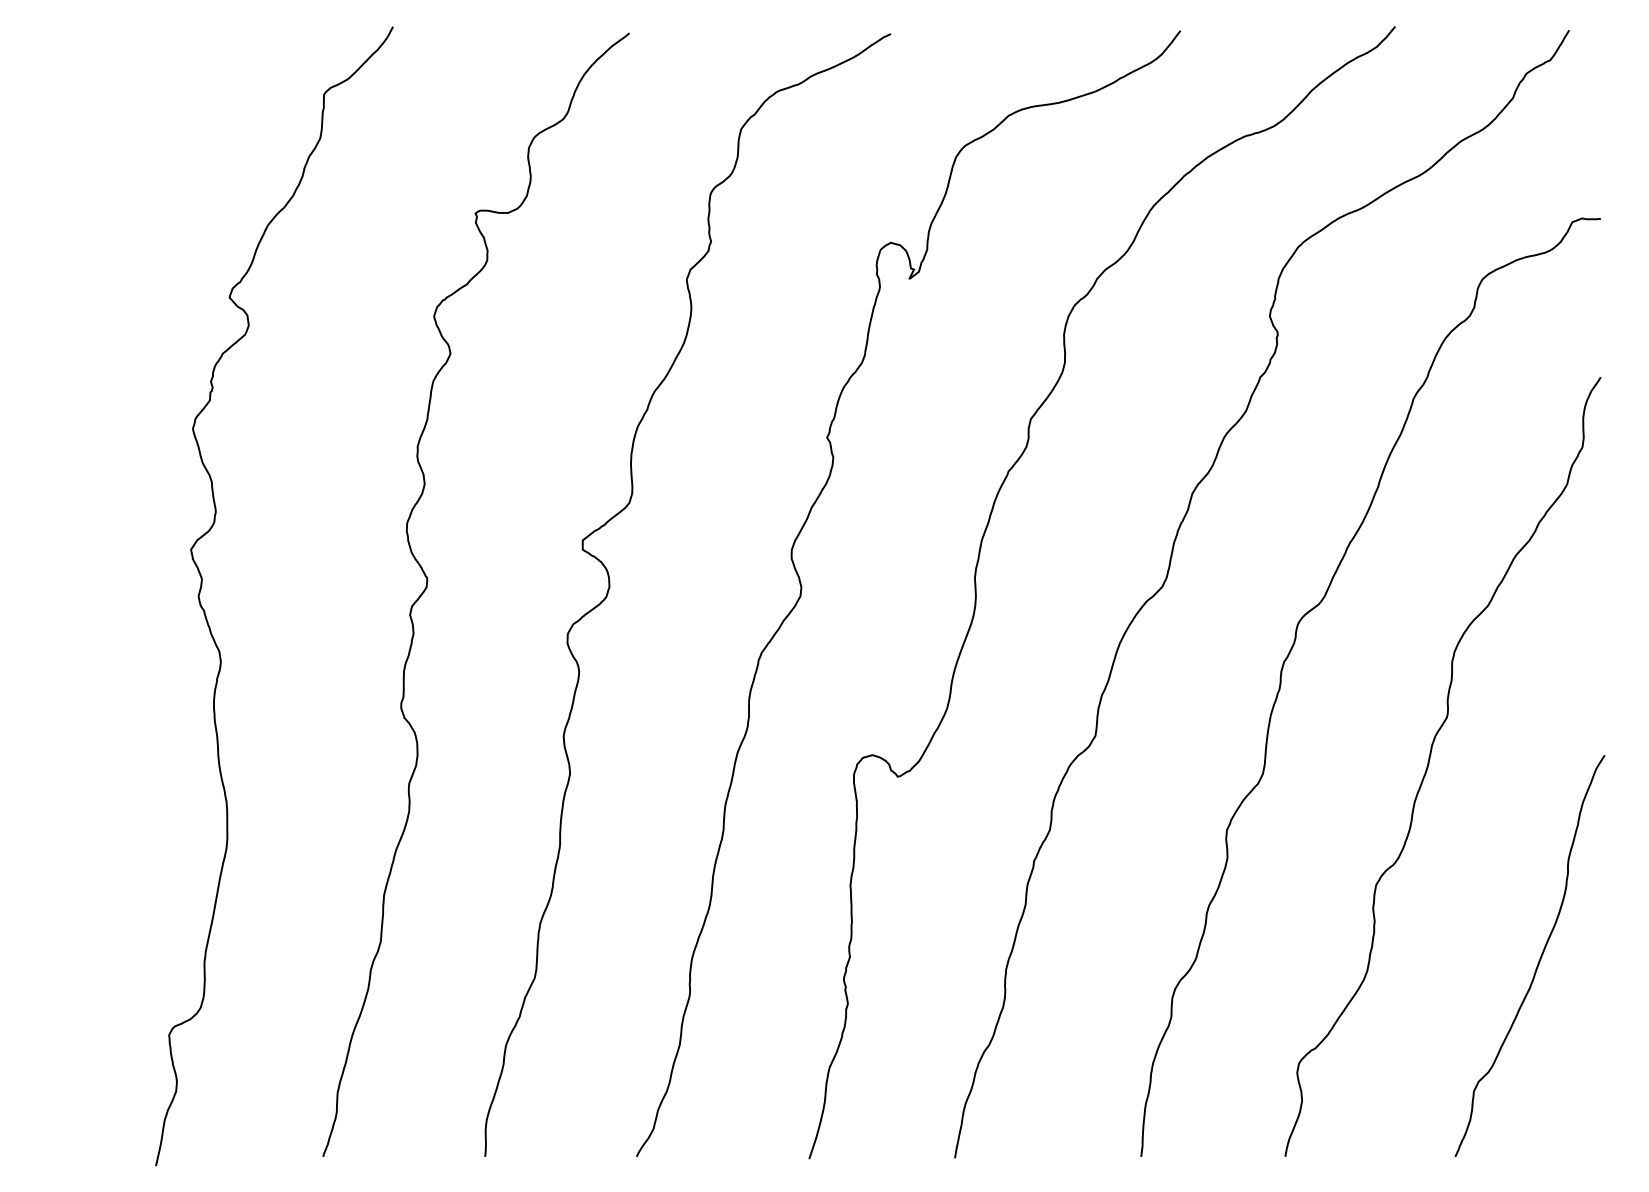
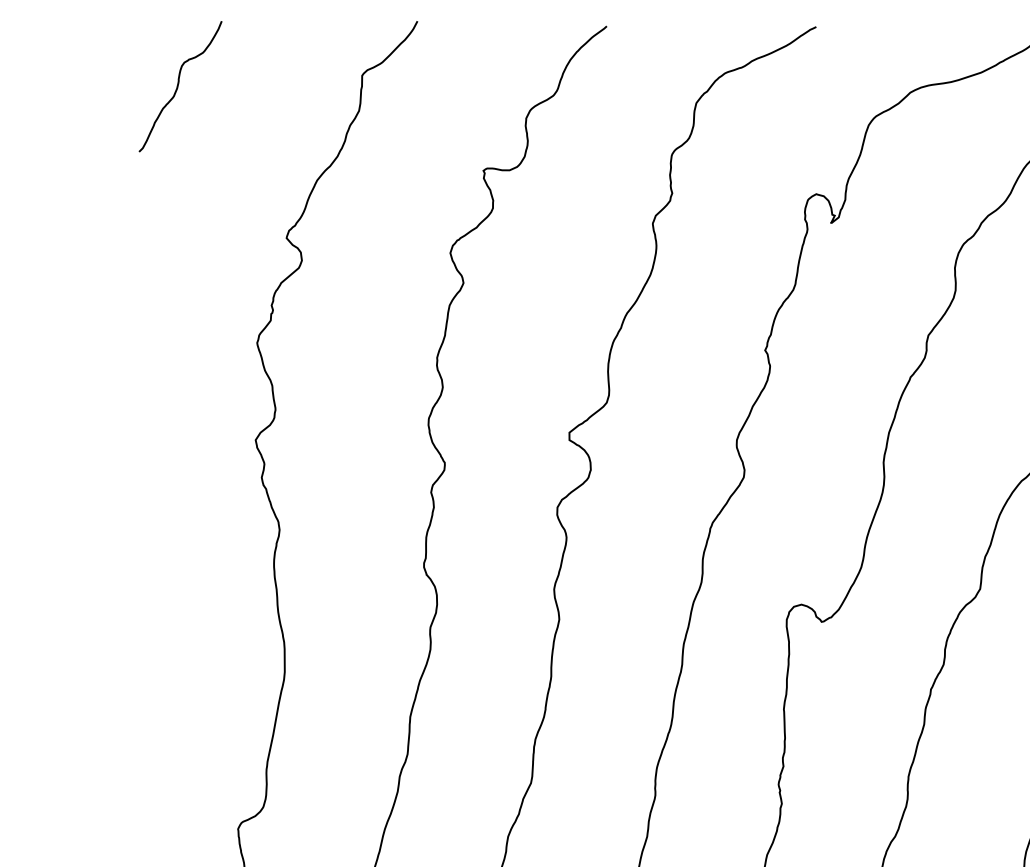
curve: (94, 108) -> (178, 86), added

